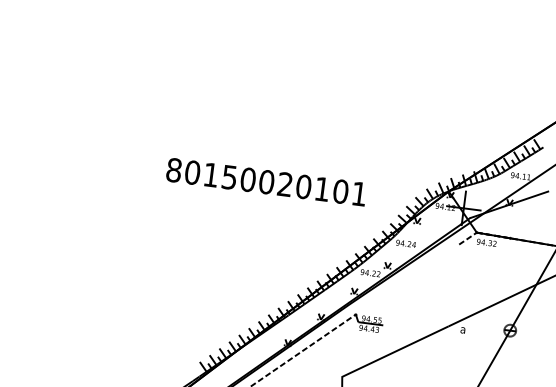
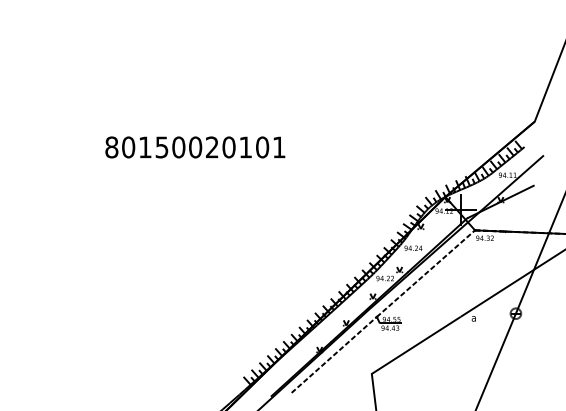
text: (266, 182) -> (195, 147), moved
line: (407, 279) -> (418, 279), added

